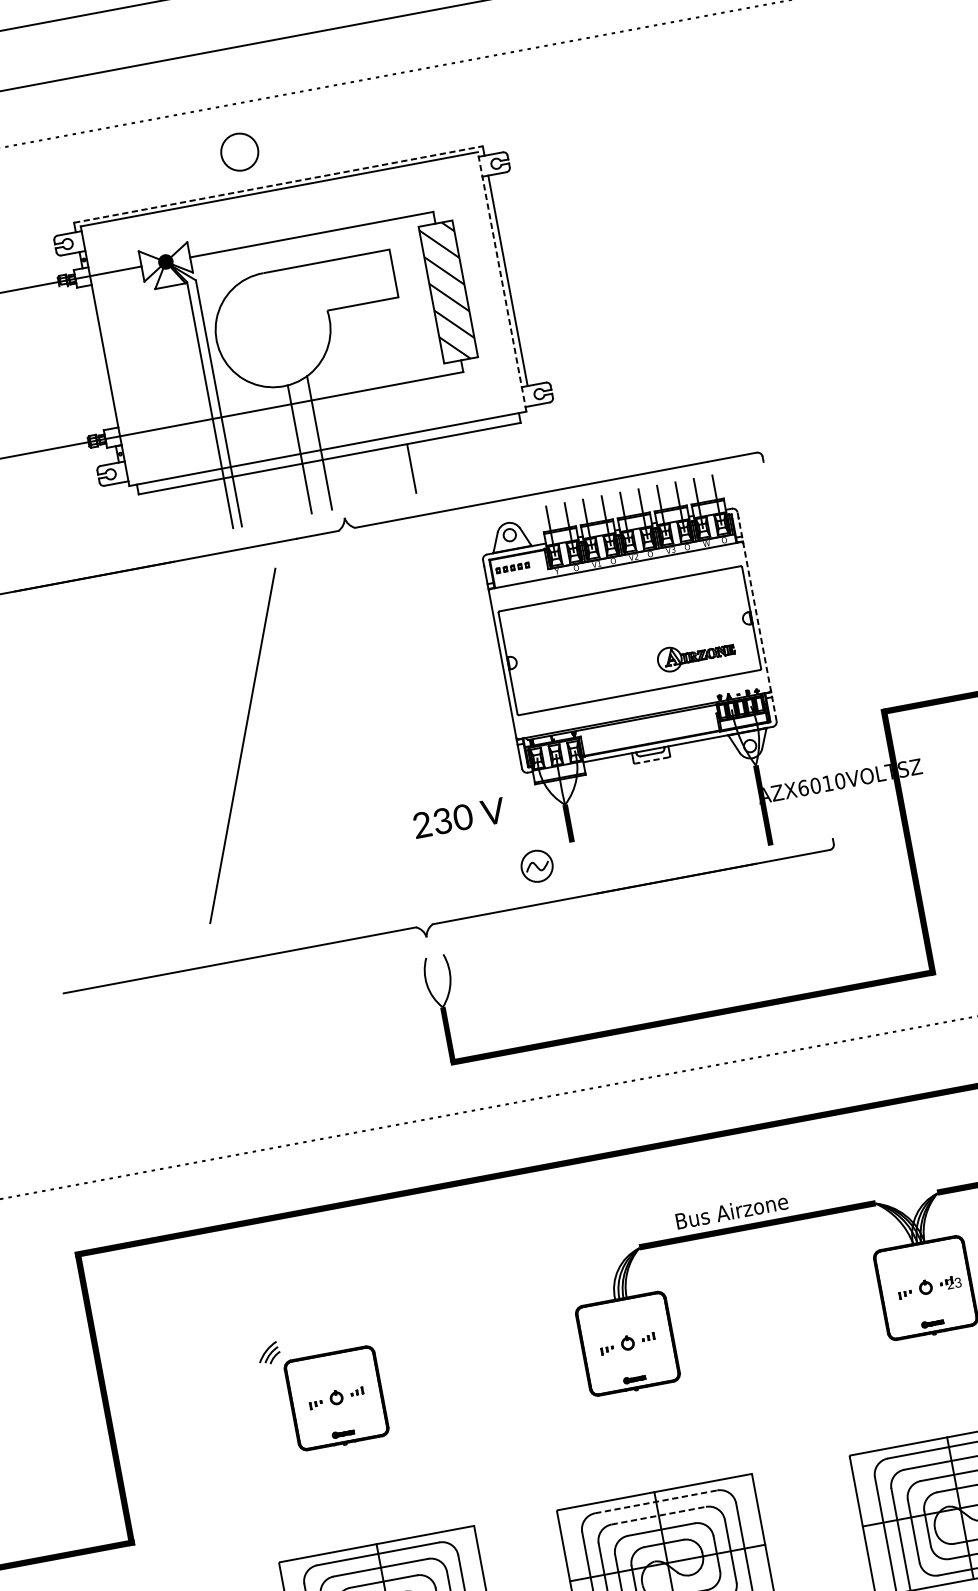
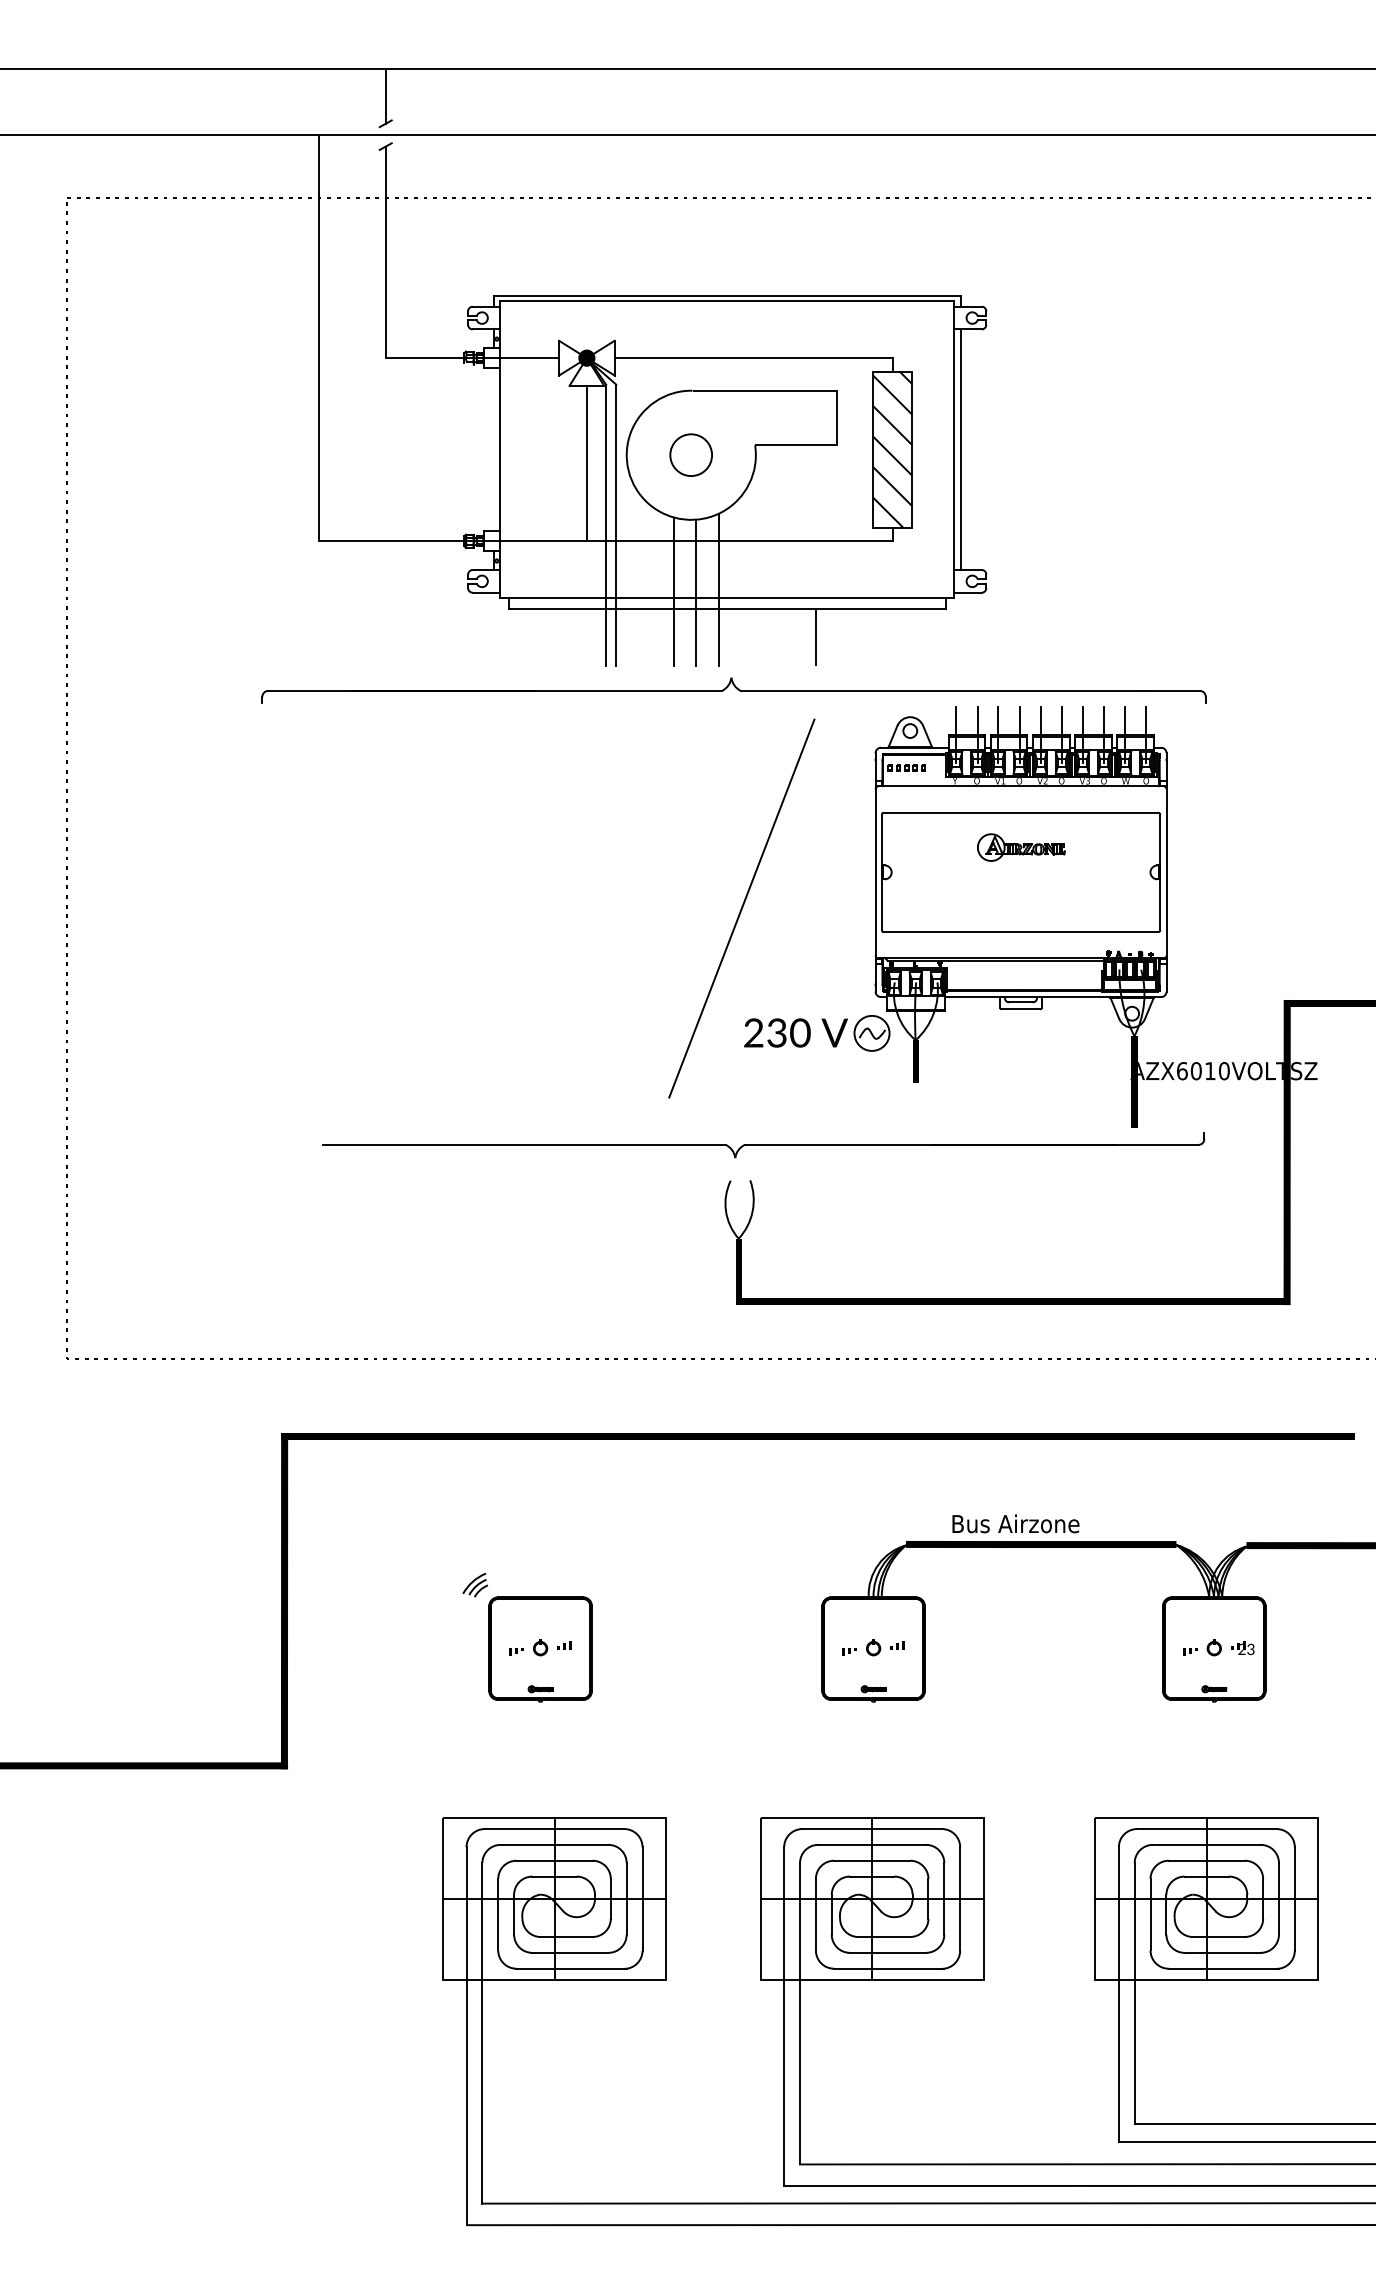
circle: (239, 151) -> (690, 454), moved
line: (278, 184) -> (727, 295), dashed -> solid
line: (502, 281) -> (954, 449), dashed -> solid
line: (182, 354) -> (586, 463), added
line: (280, 451) -> (674, 591), added
line: (756, 616) -> (1166, 871), dashed -> solid
part: (696, 654) -> (1021, 847), moved
line: (242, 745) -> (741, 908), moved
line: (651, 760) -> (1020, 1009), dashed -> solid
part: (536, 866) -> (871, 1033), moved
line: (656, 1502) -> (872, 1829), dashed -> solid
line: (659, 1515) -> (872, 1844), dashed -> solid

